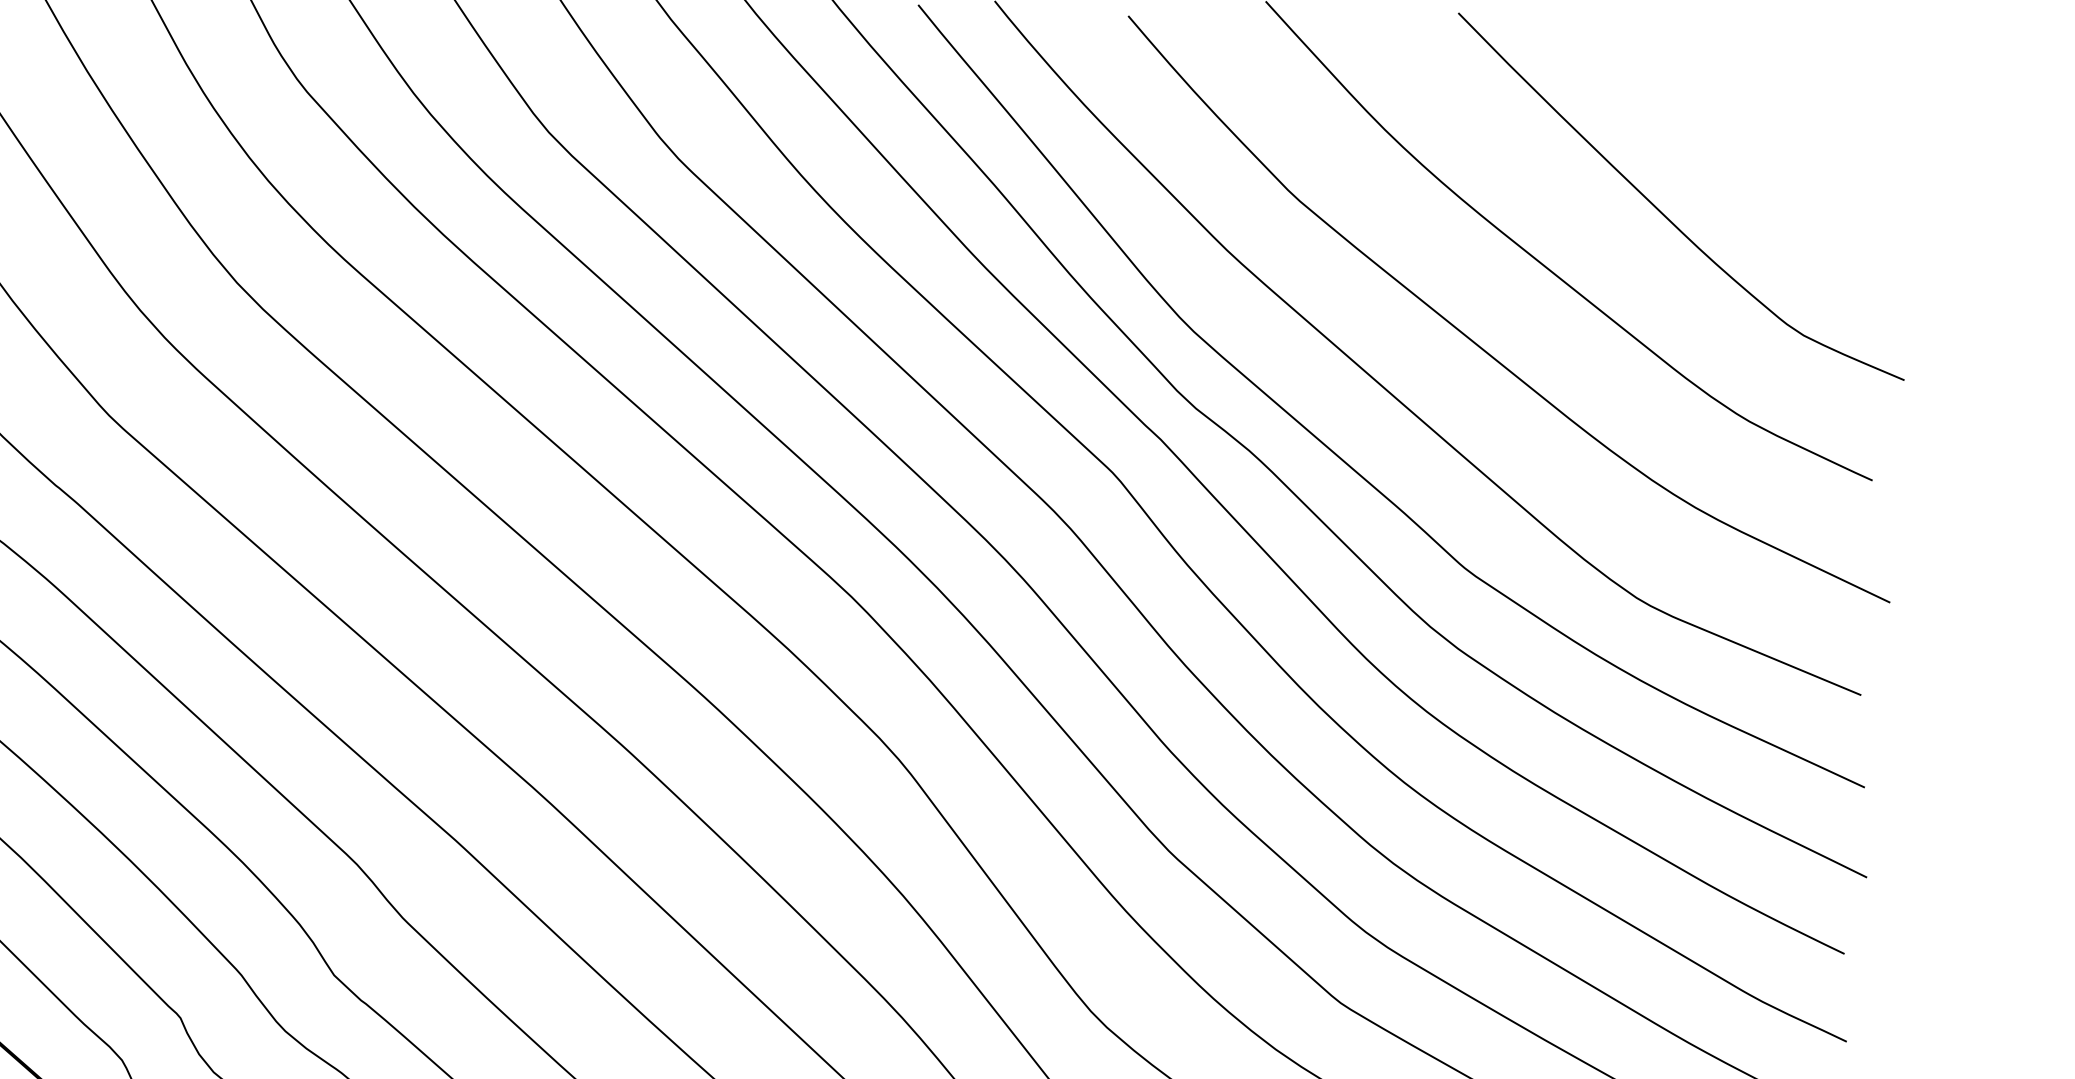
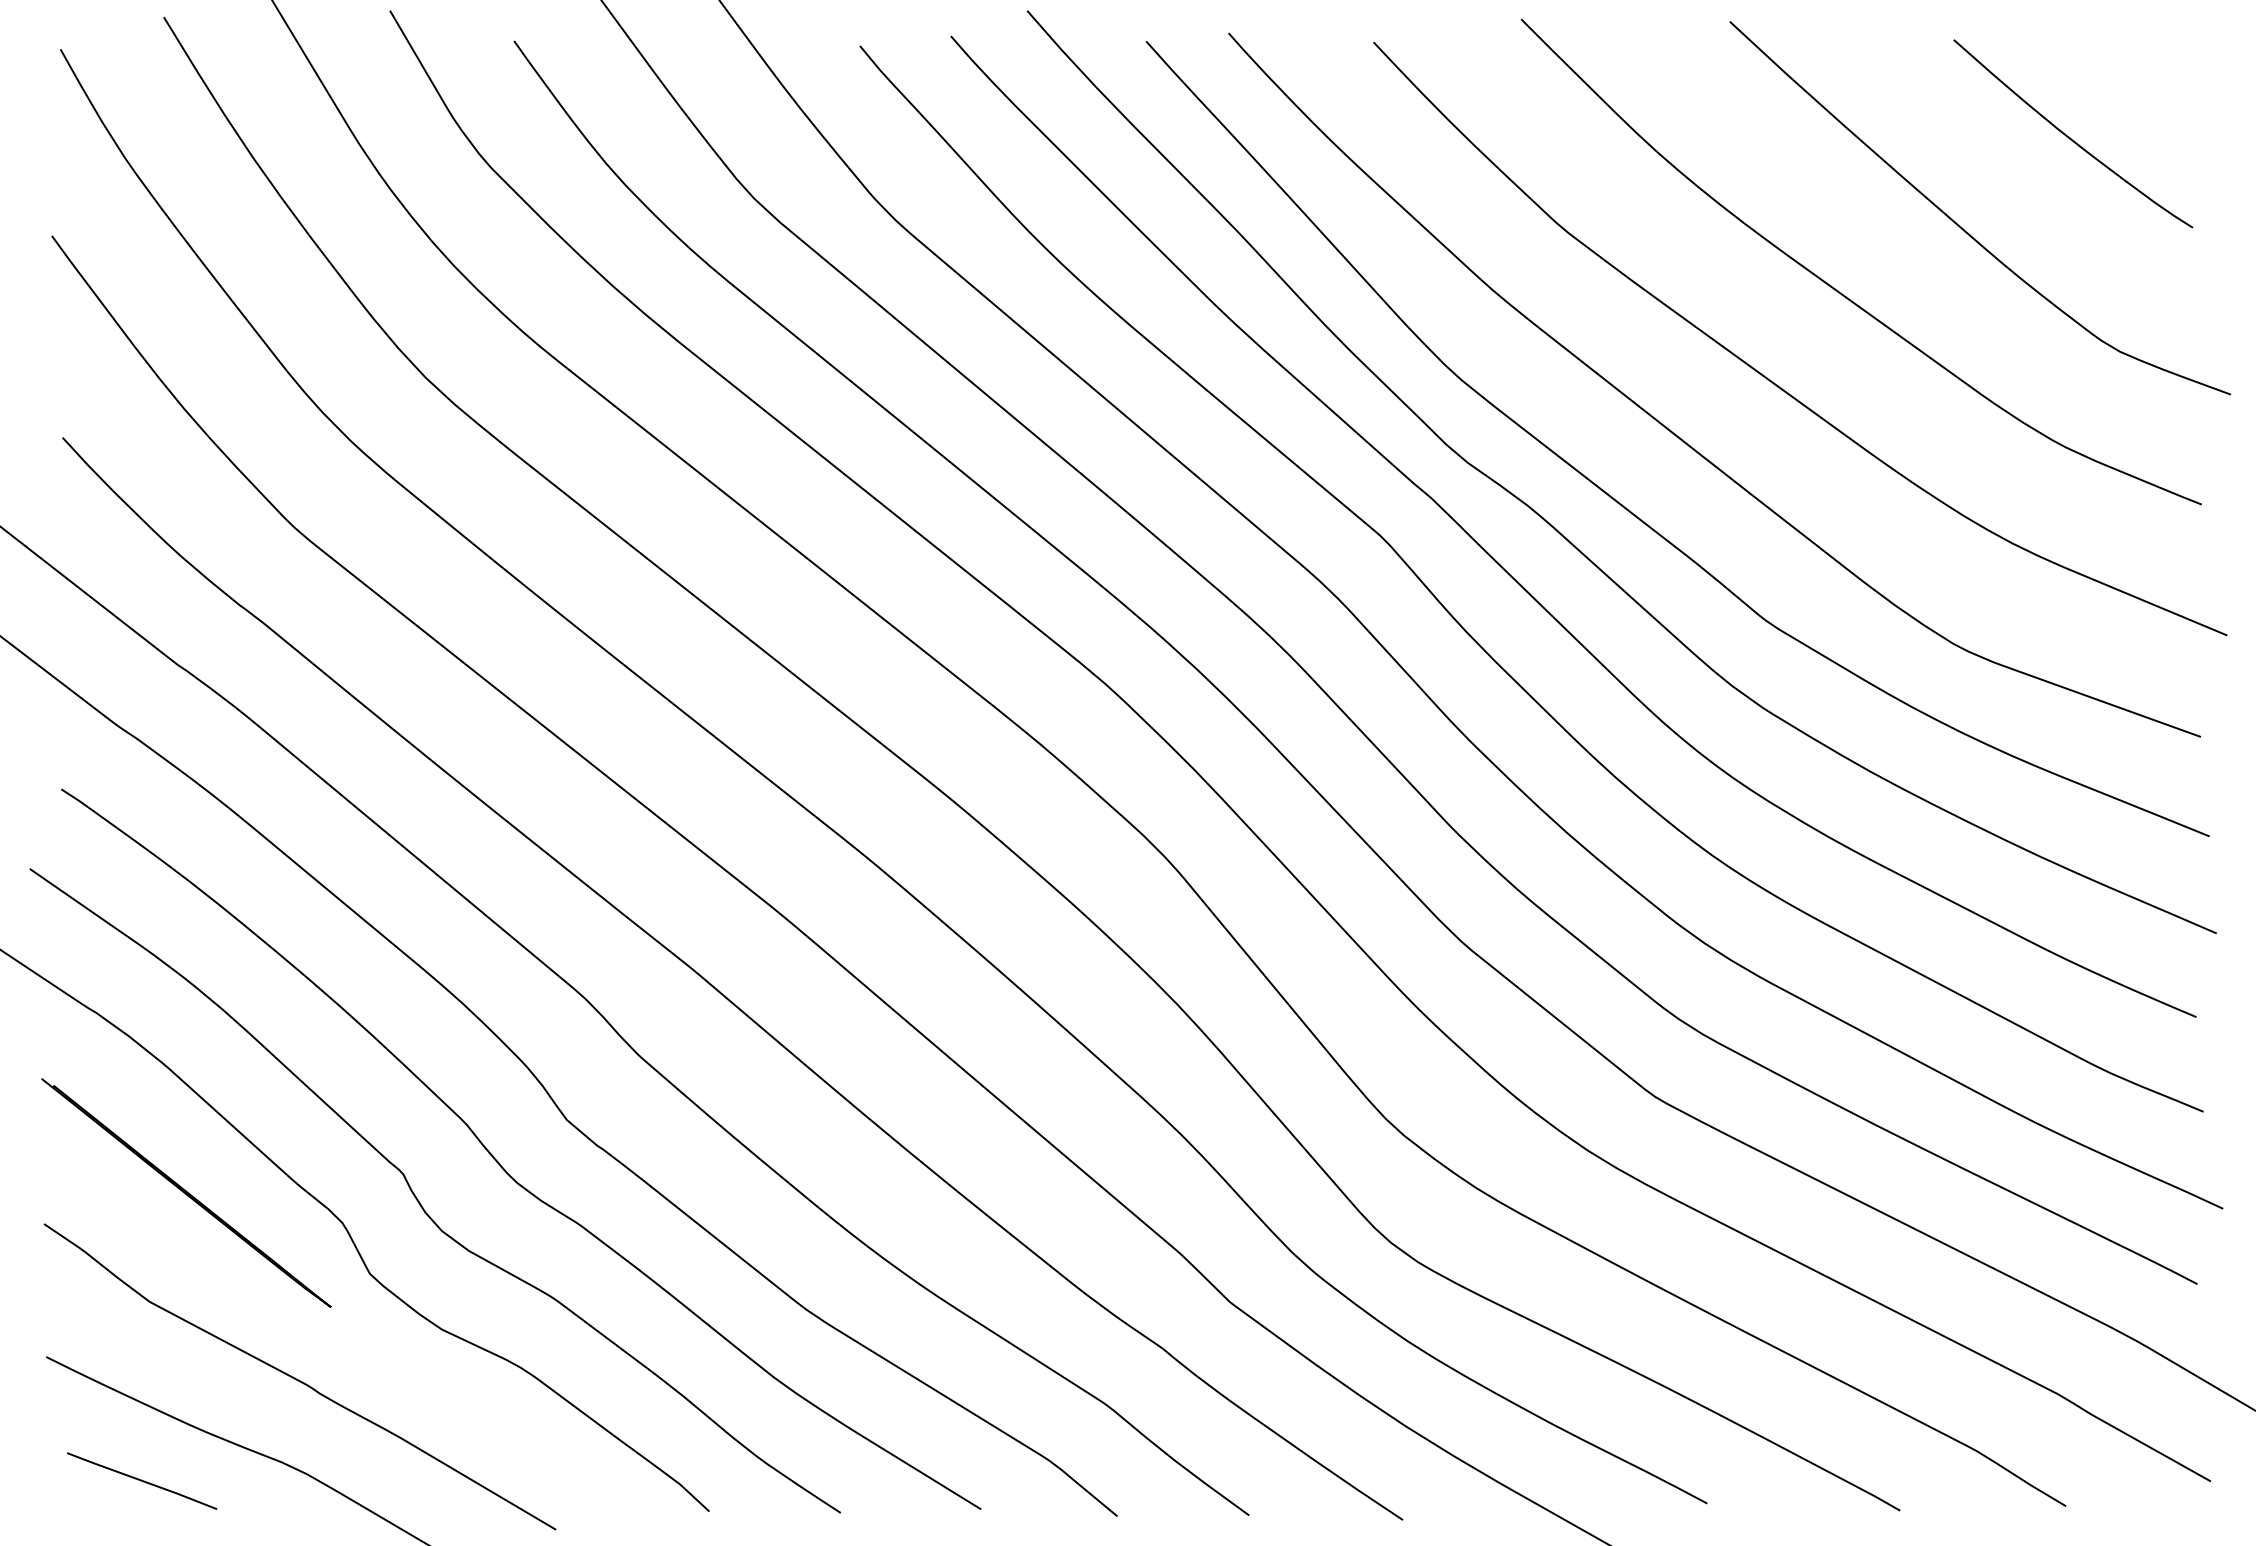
curve: (1767, 134) -> (2069, 136), added

